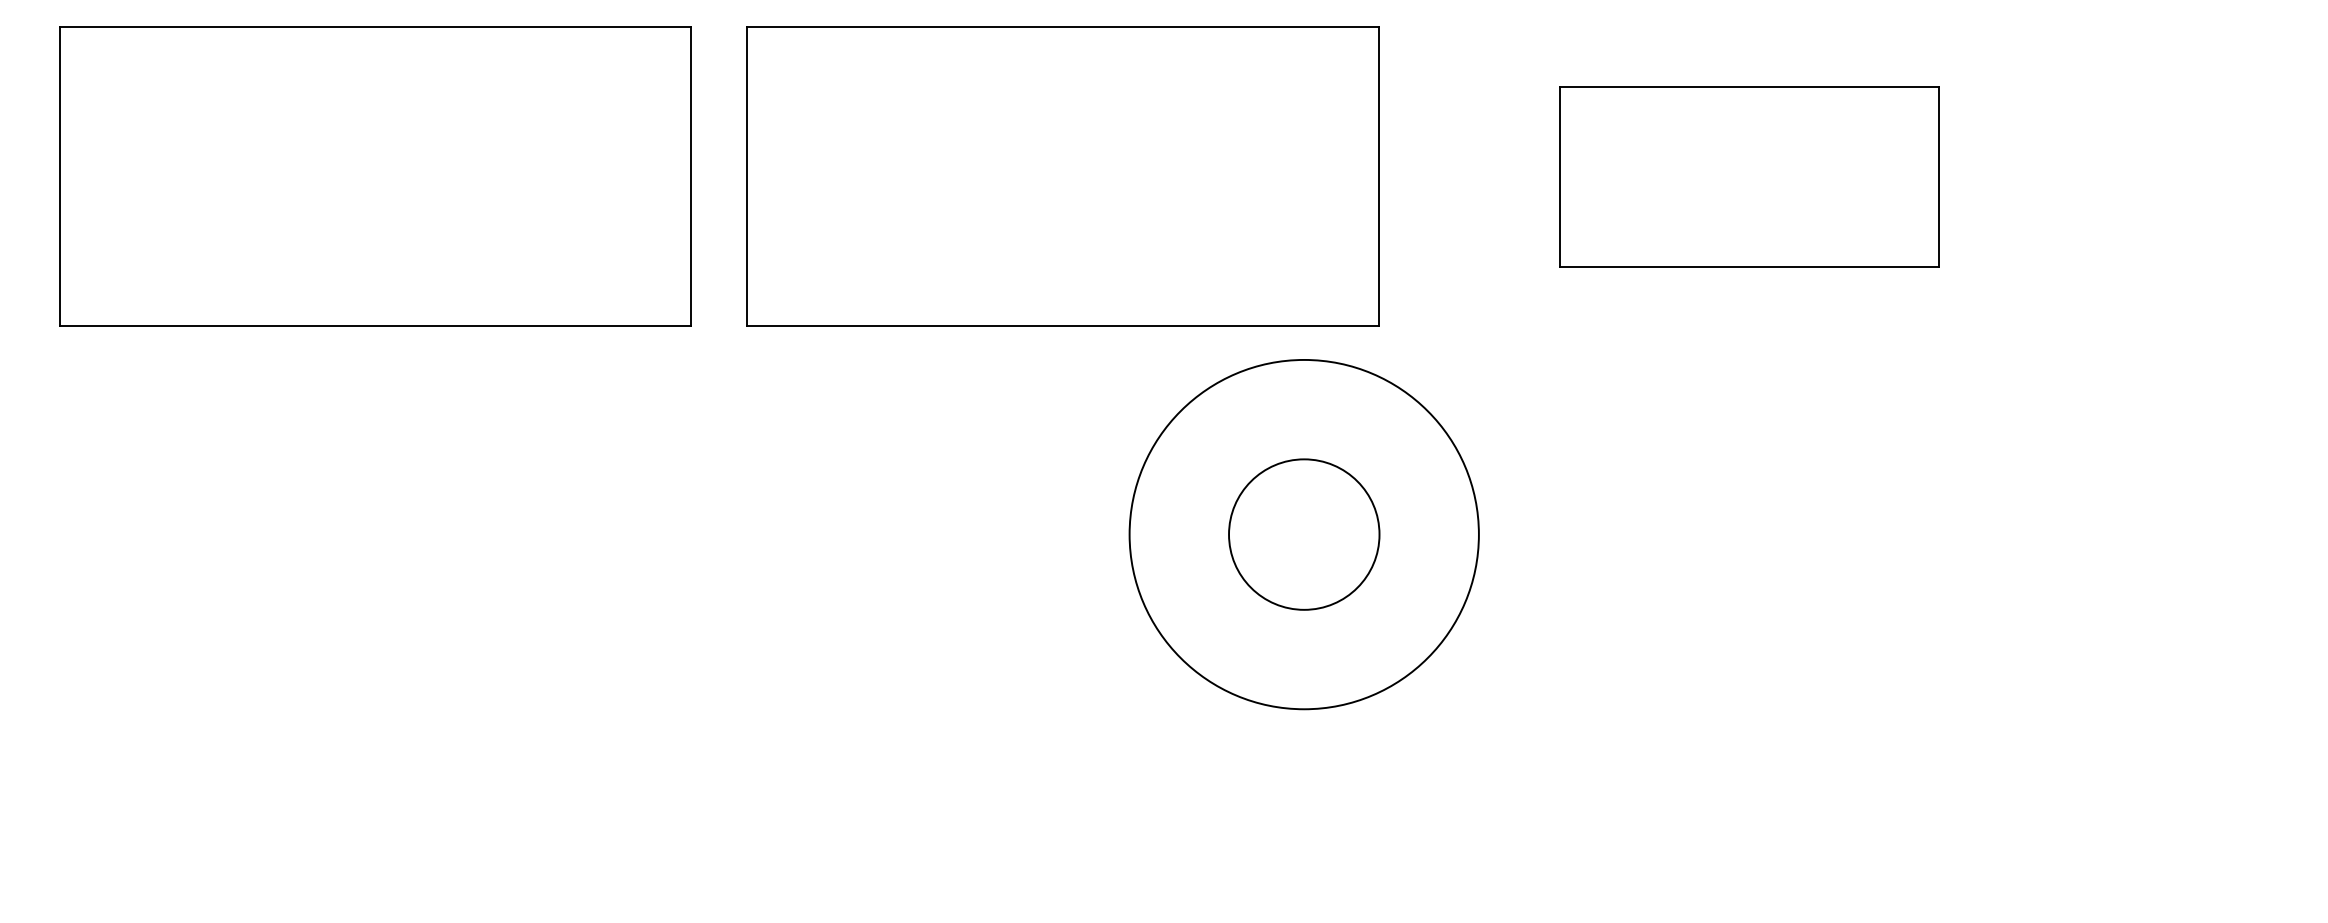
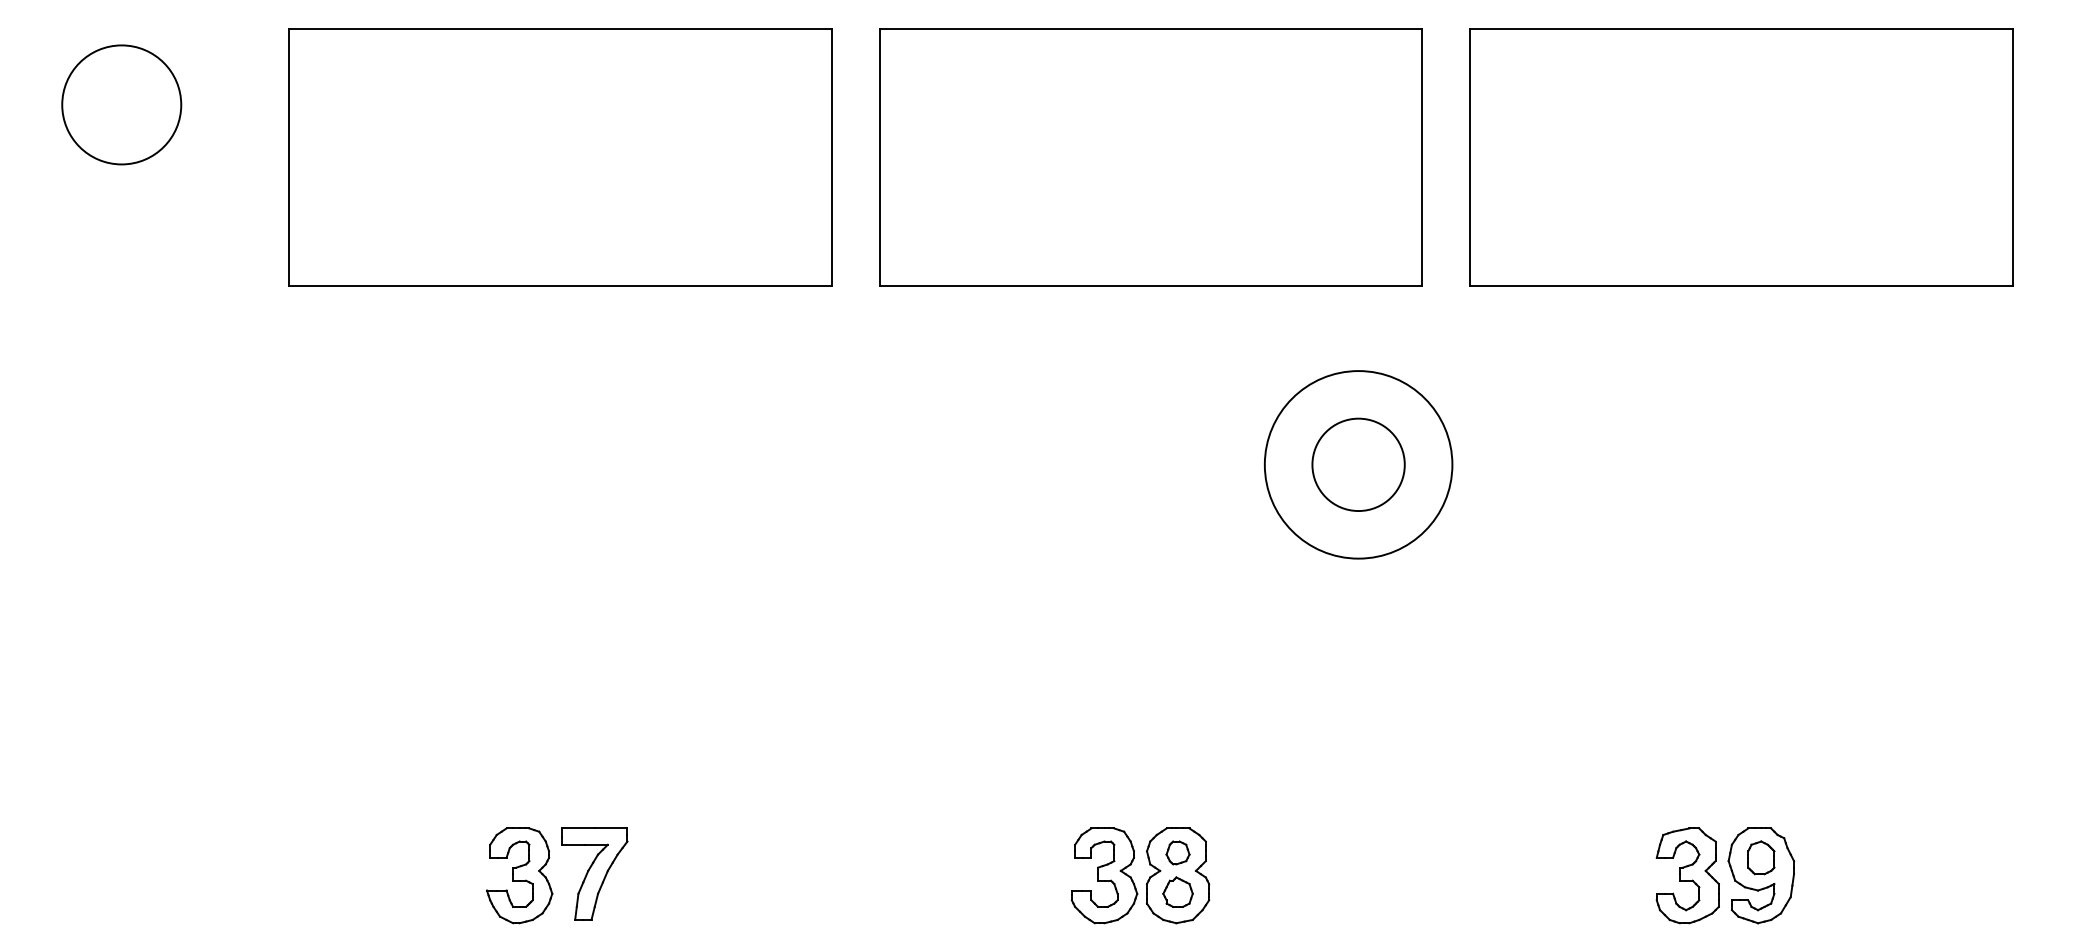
part: (1749, 176) -> (1741, 157), size x1.67
circle: (1304, 534) -> (1358, 464), size x0.62
circle: (1304, 534) -> (1358, 464), size x0.71

